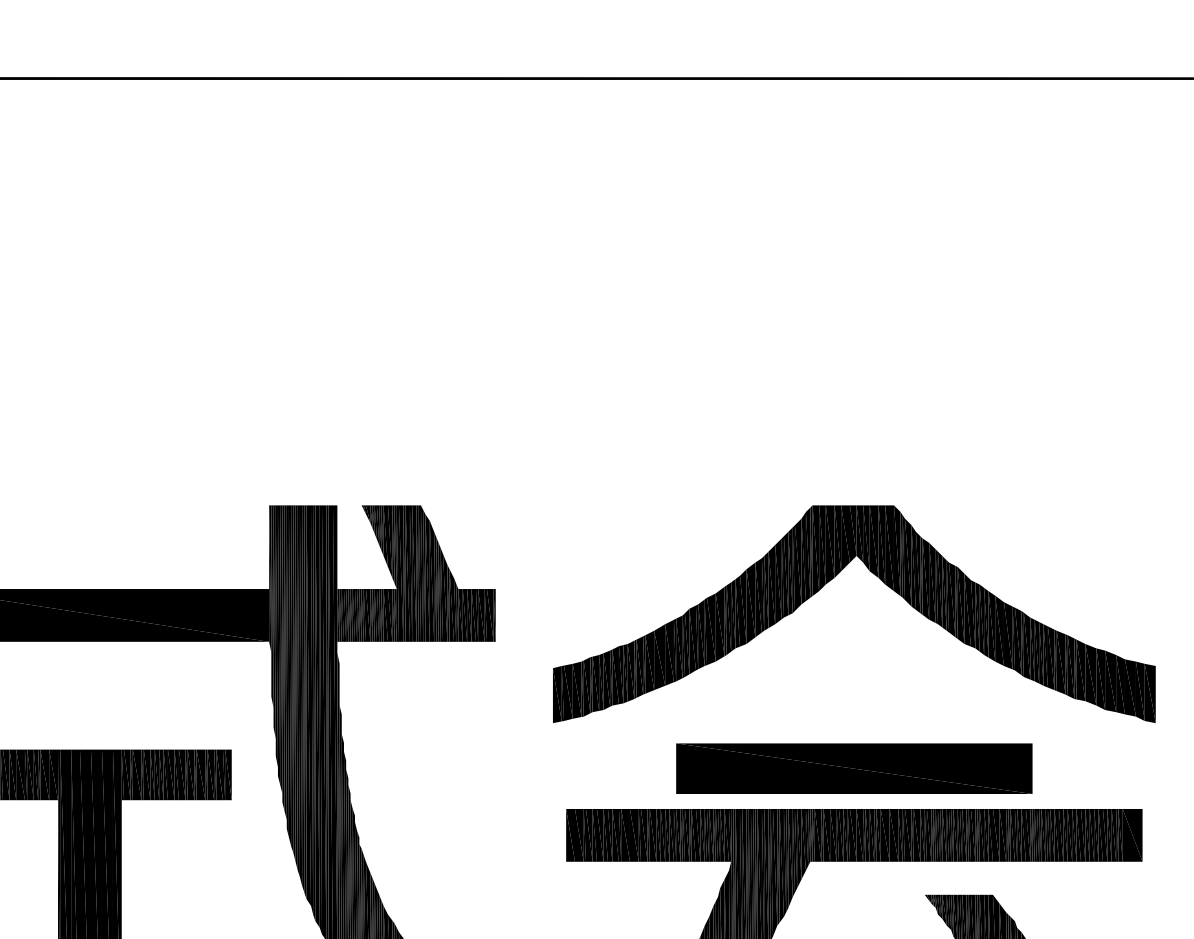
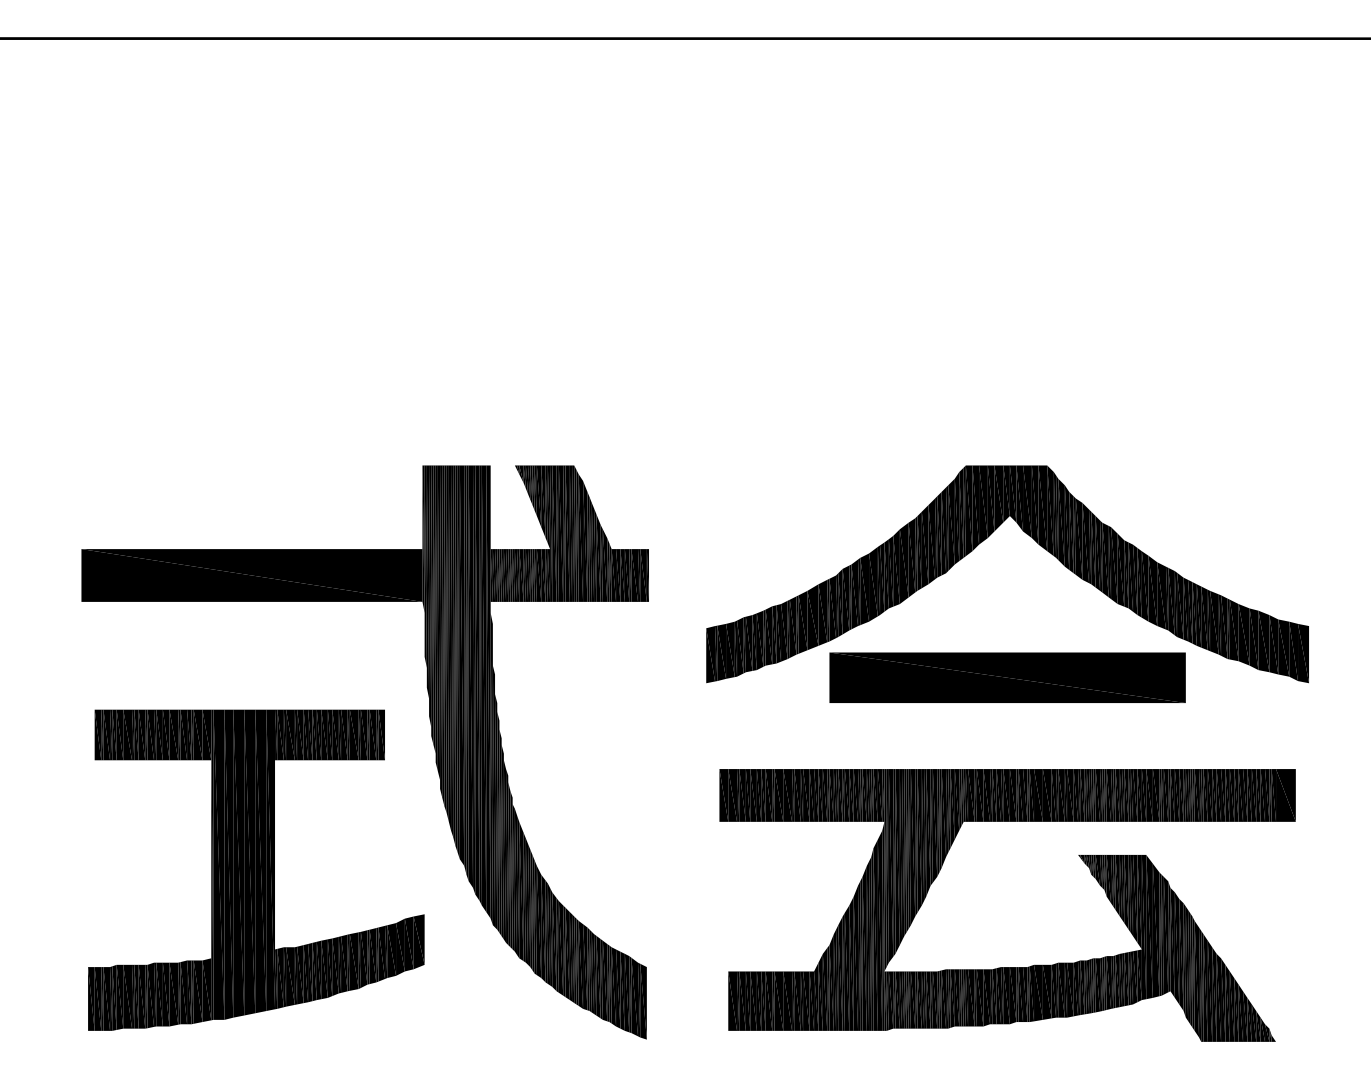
part: (854, 768) -> (1007, 677), moved

